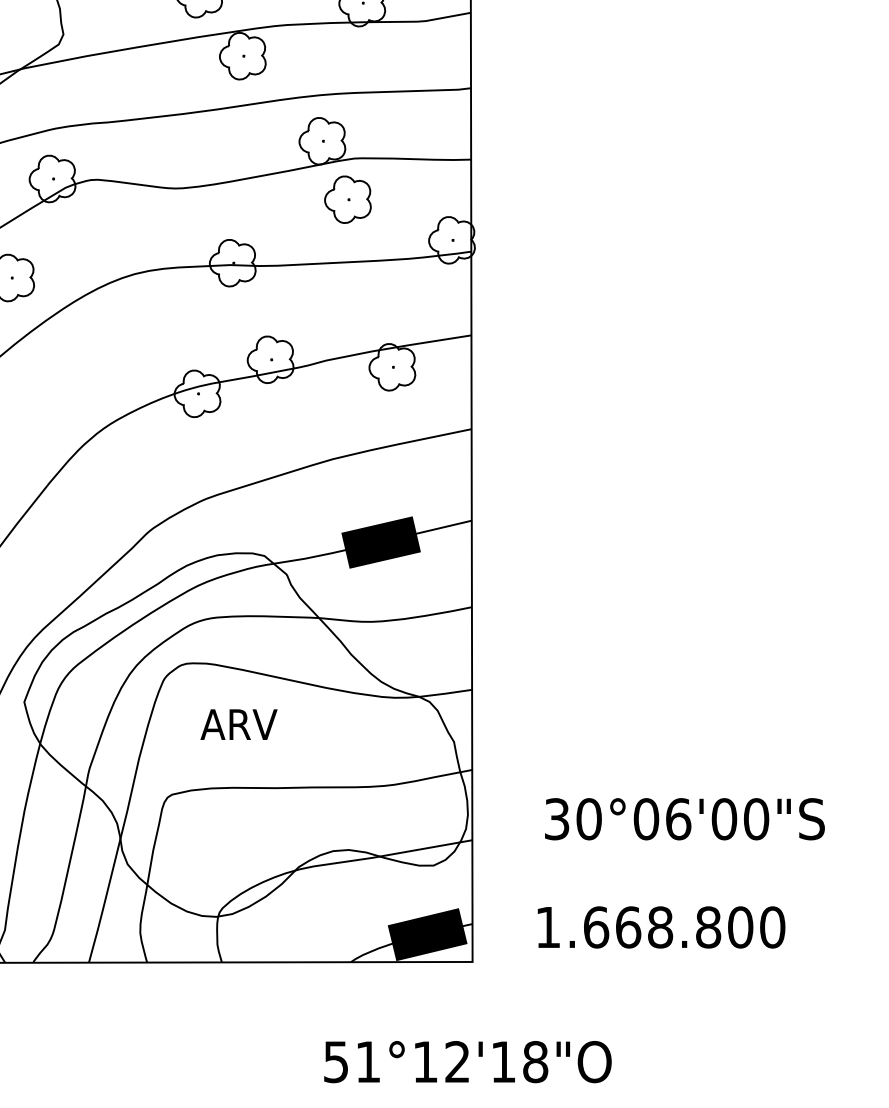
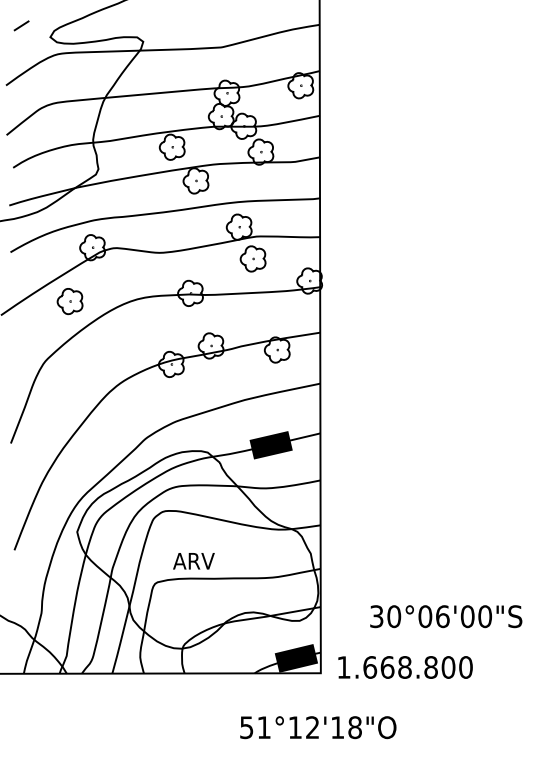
text: (238, 725) -> (193, 561), moved
text: (685, 818) -> (446, 616), moved
text: (661, 927) -> (405, 667), moved

